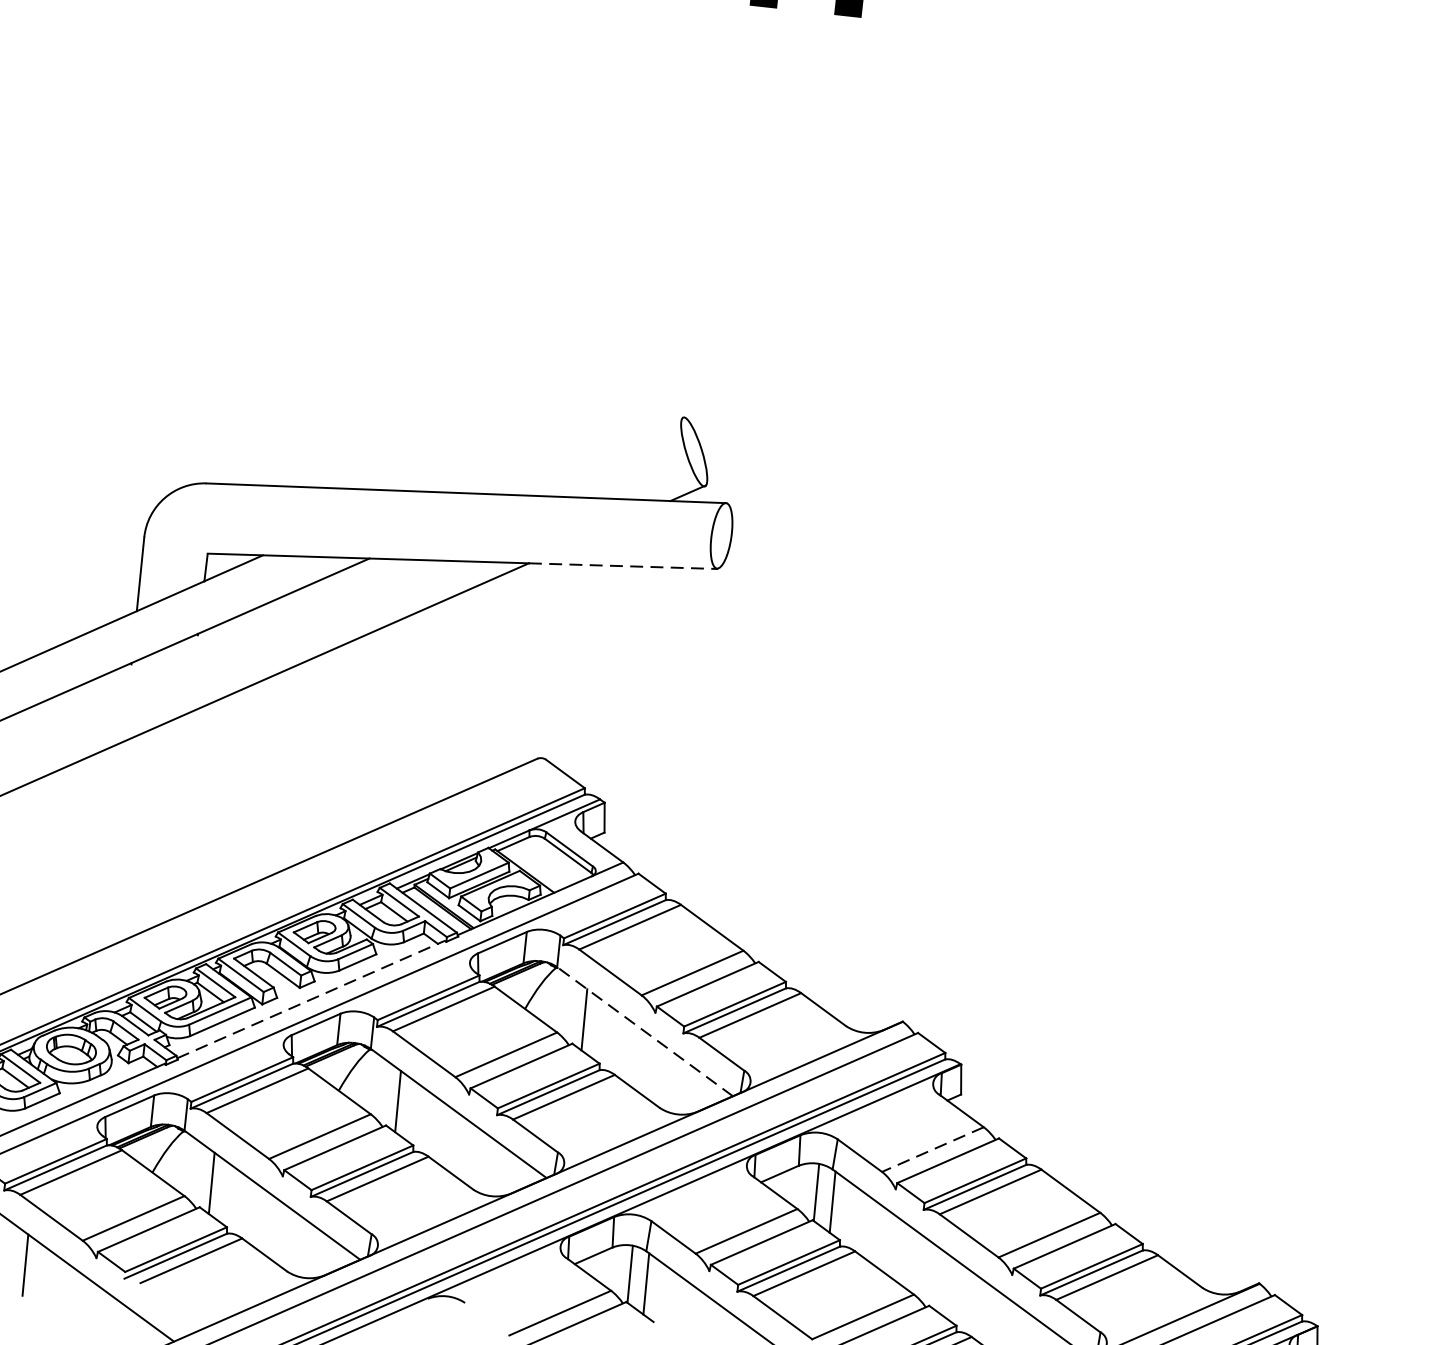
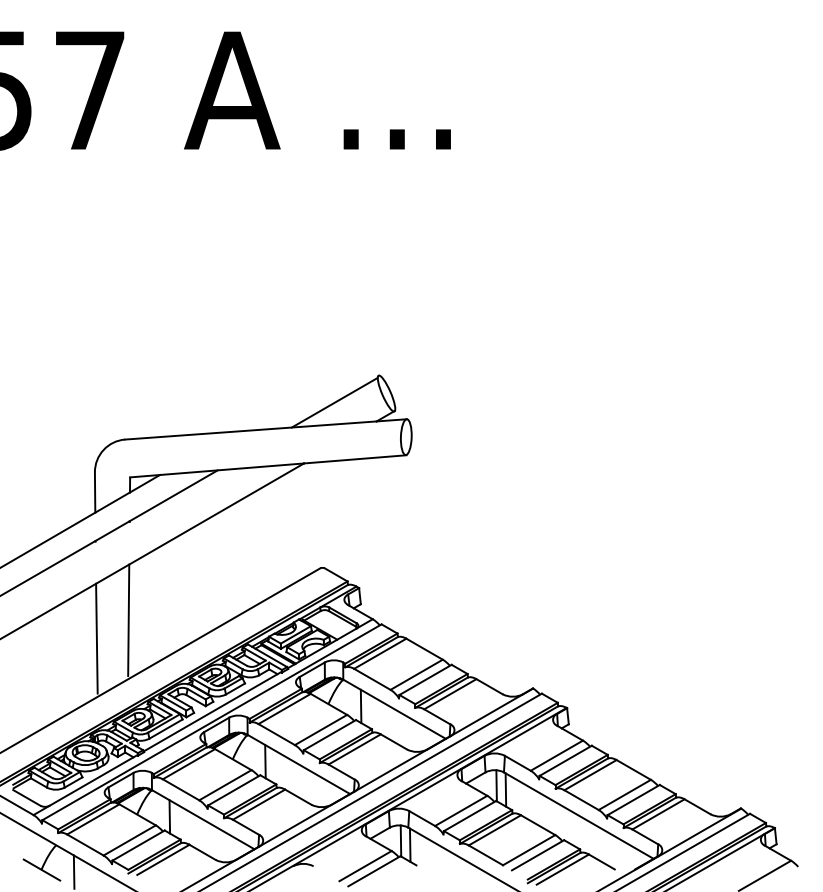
line: (597, 457) -> (334, 402), added
line: (624, 566) -> (355, 459), dashed -> solid
line: (176, 813) -> (128, 619), added
line: (113, 841) -> (96, 638), added
line: (311, 999) -> (212, 711), dashed -> solid
line: (645, 1030) -> (394, 708), dashed -> solid
line: (932, 1149) -> (556, 755), dashed -> solid

